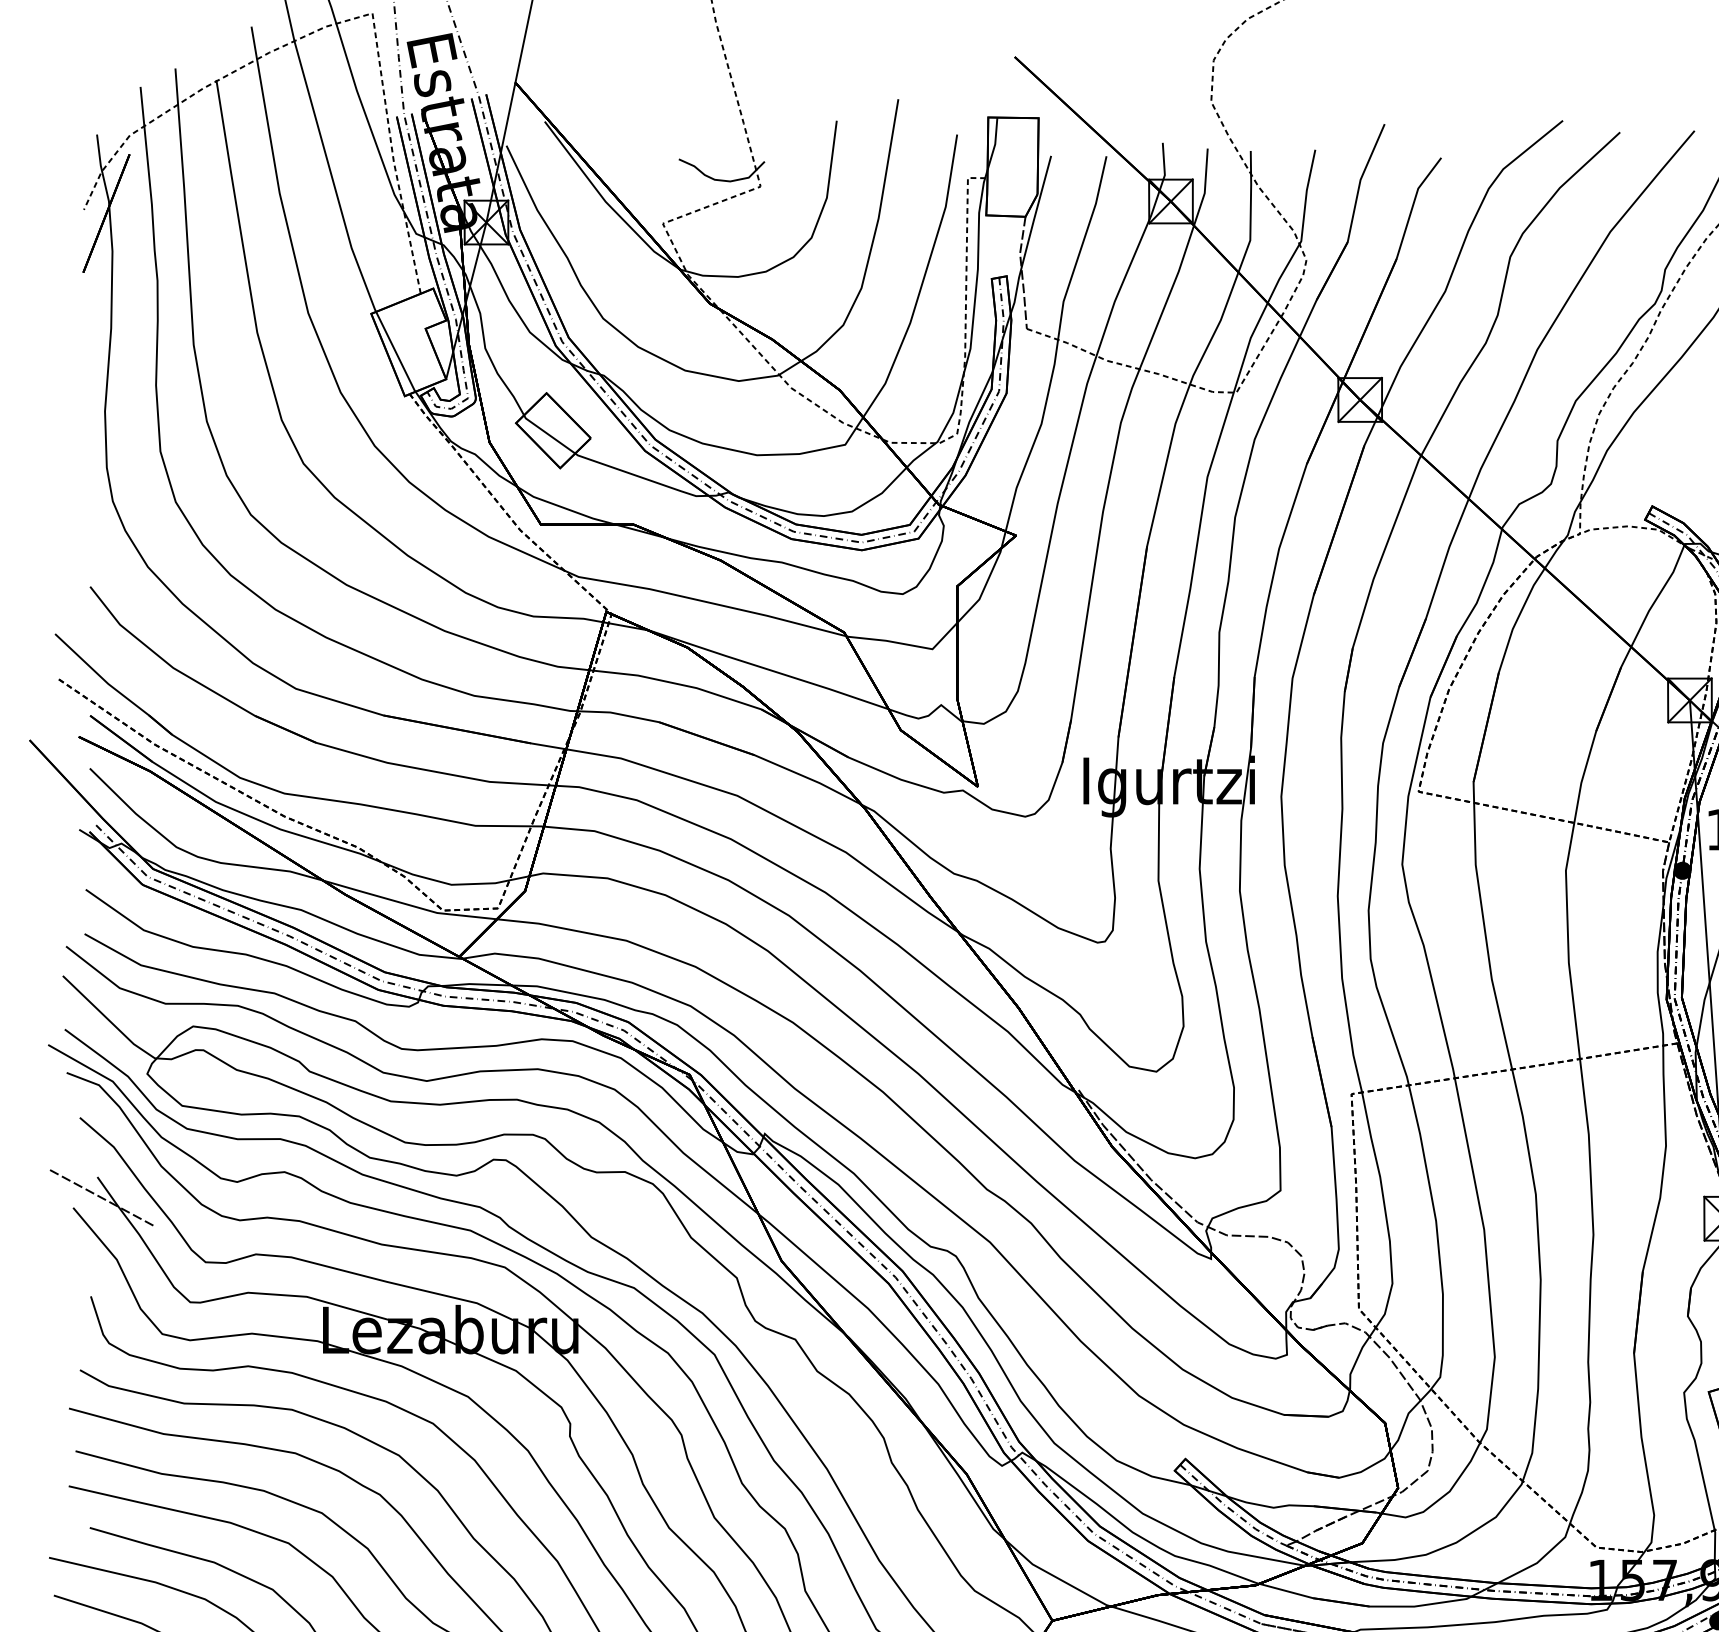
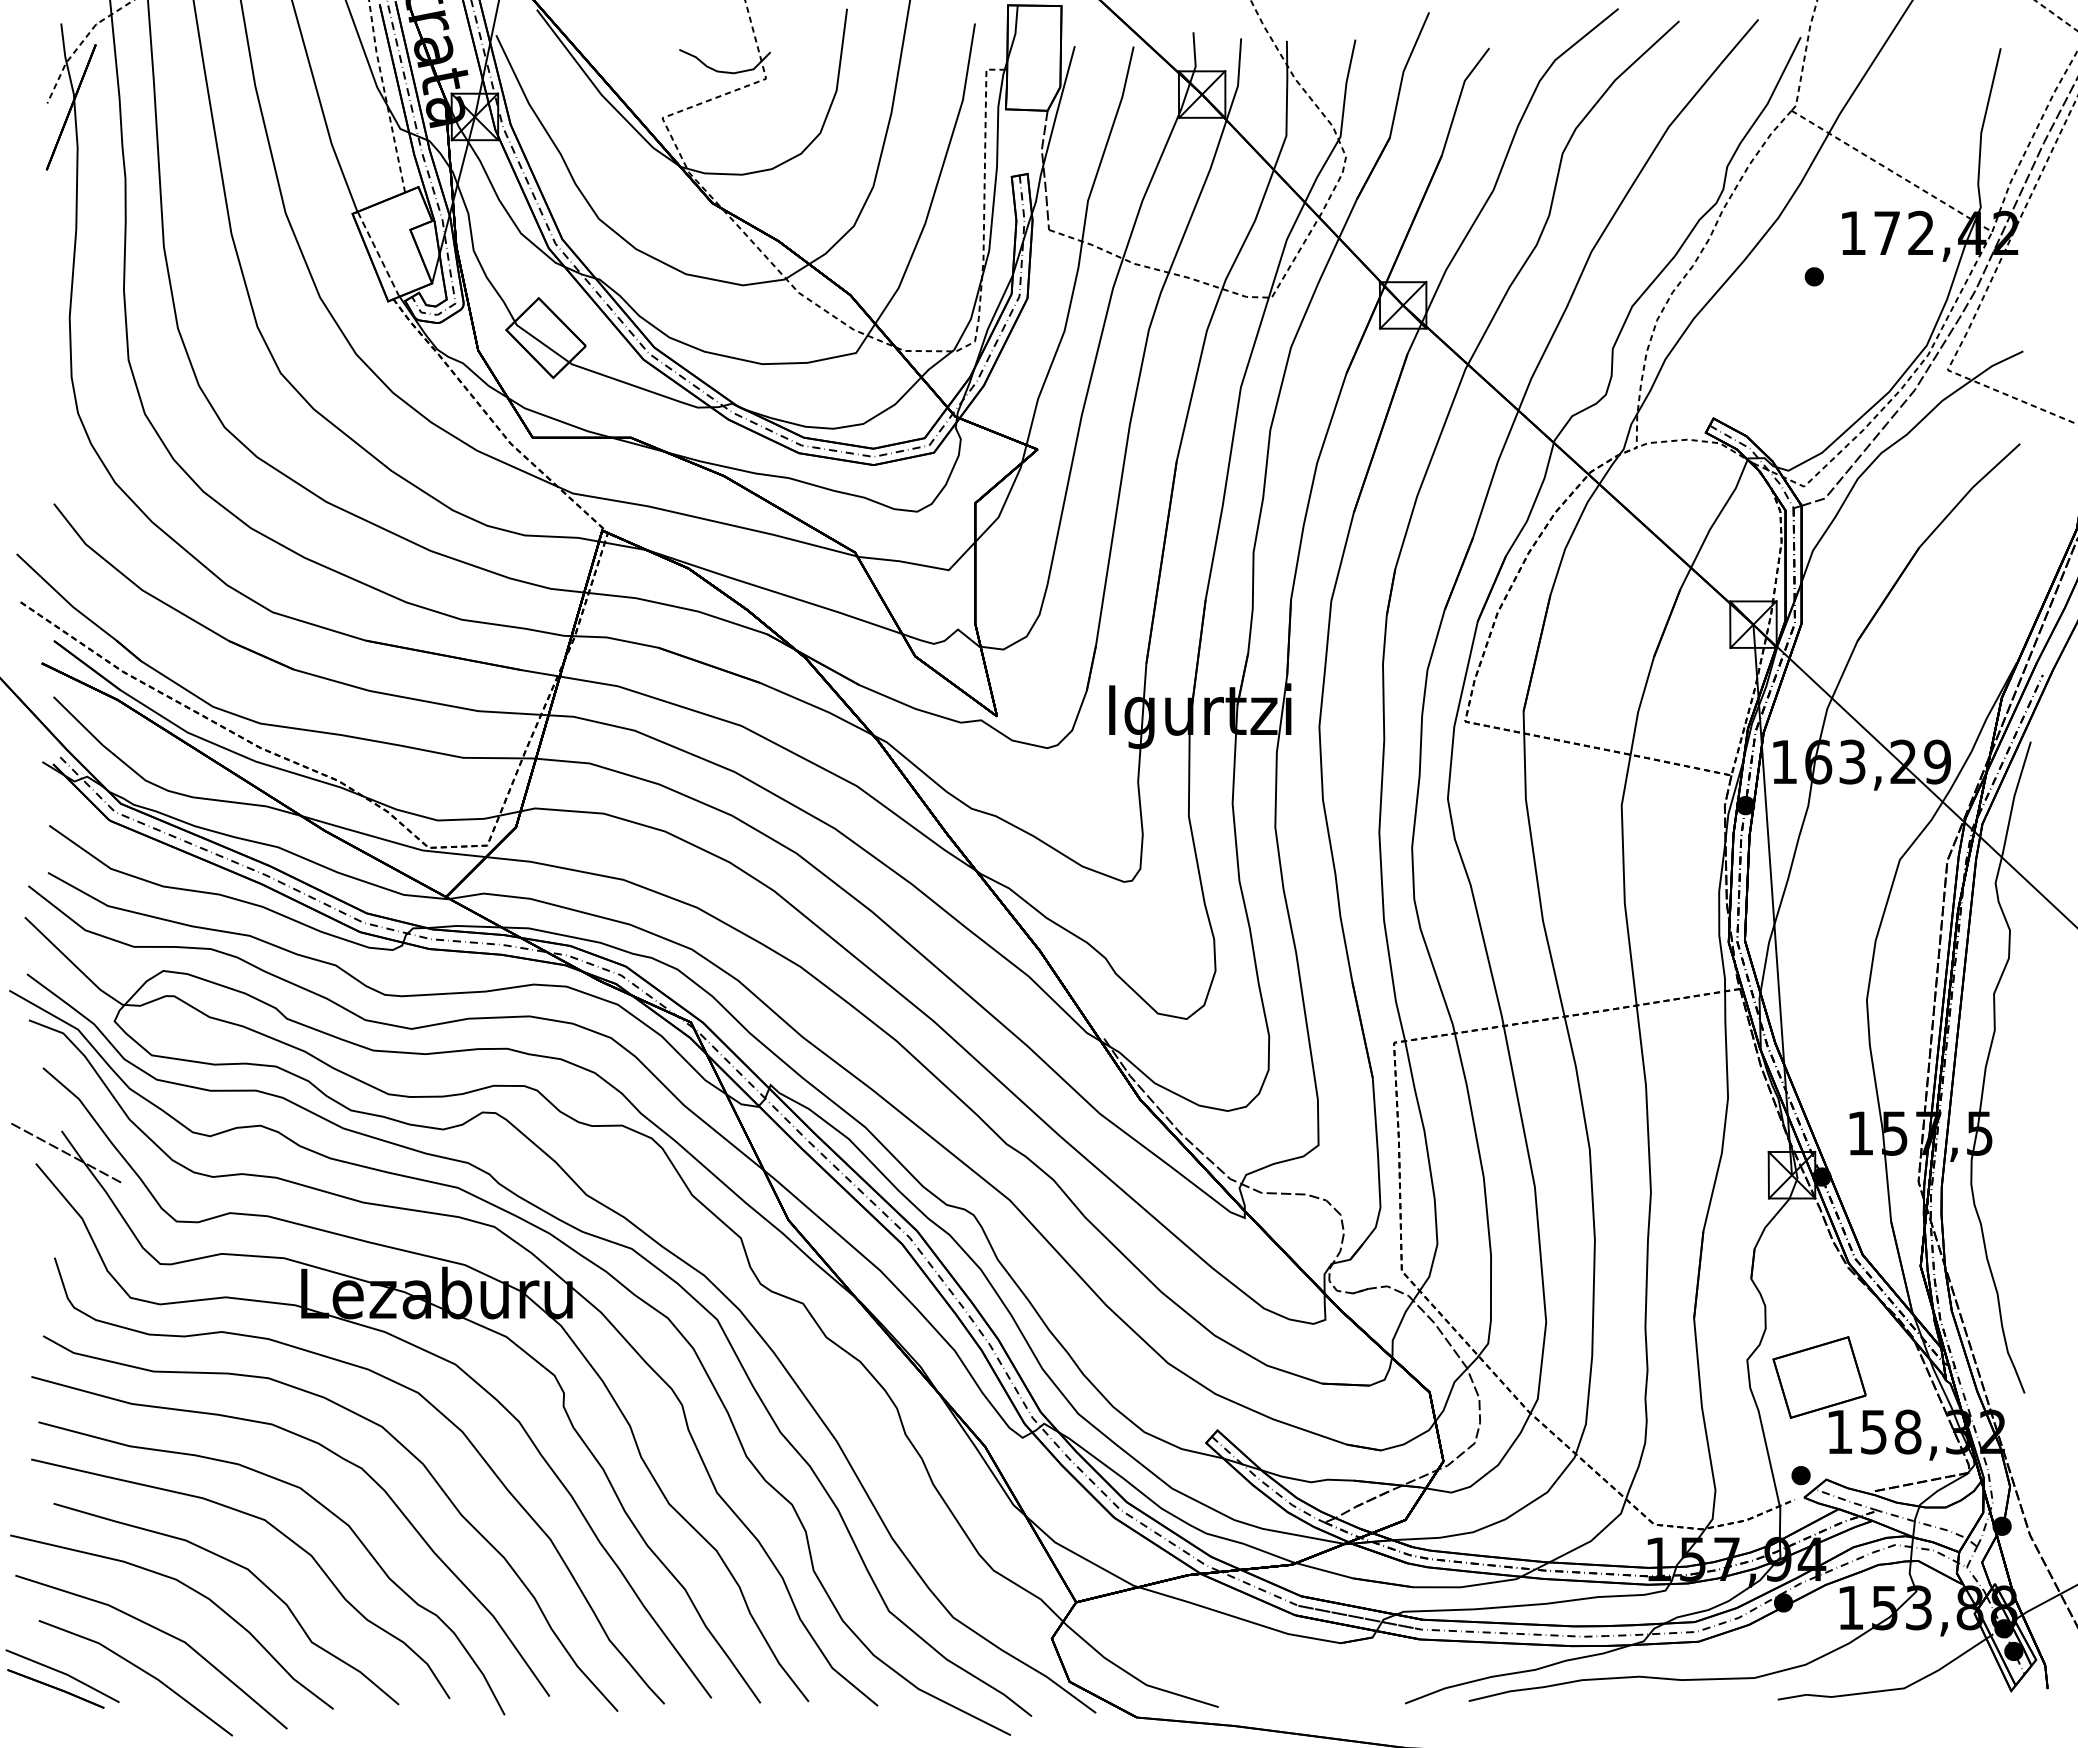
line: (395, 352) -> (378, 254), solid -> dashed

